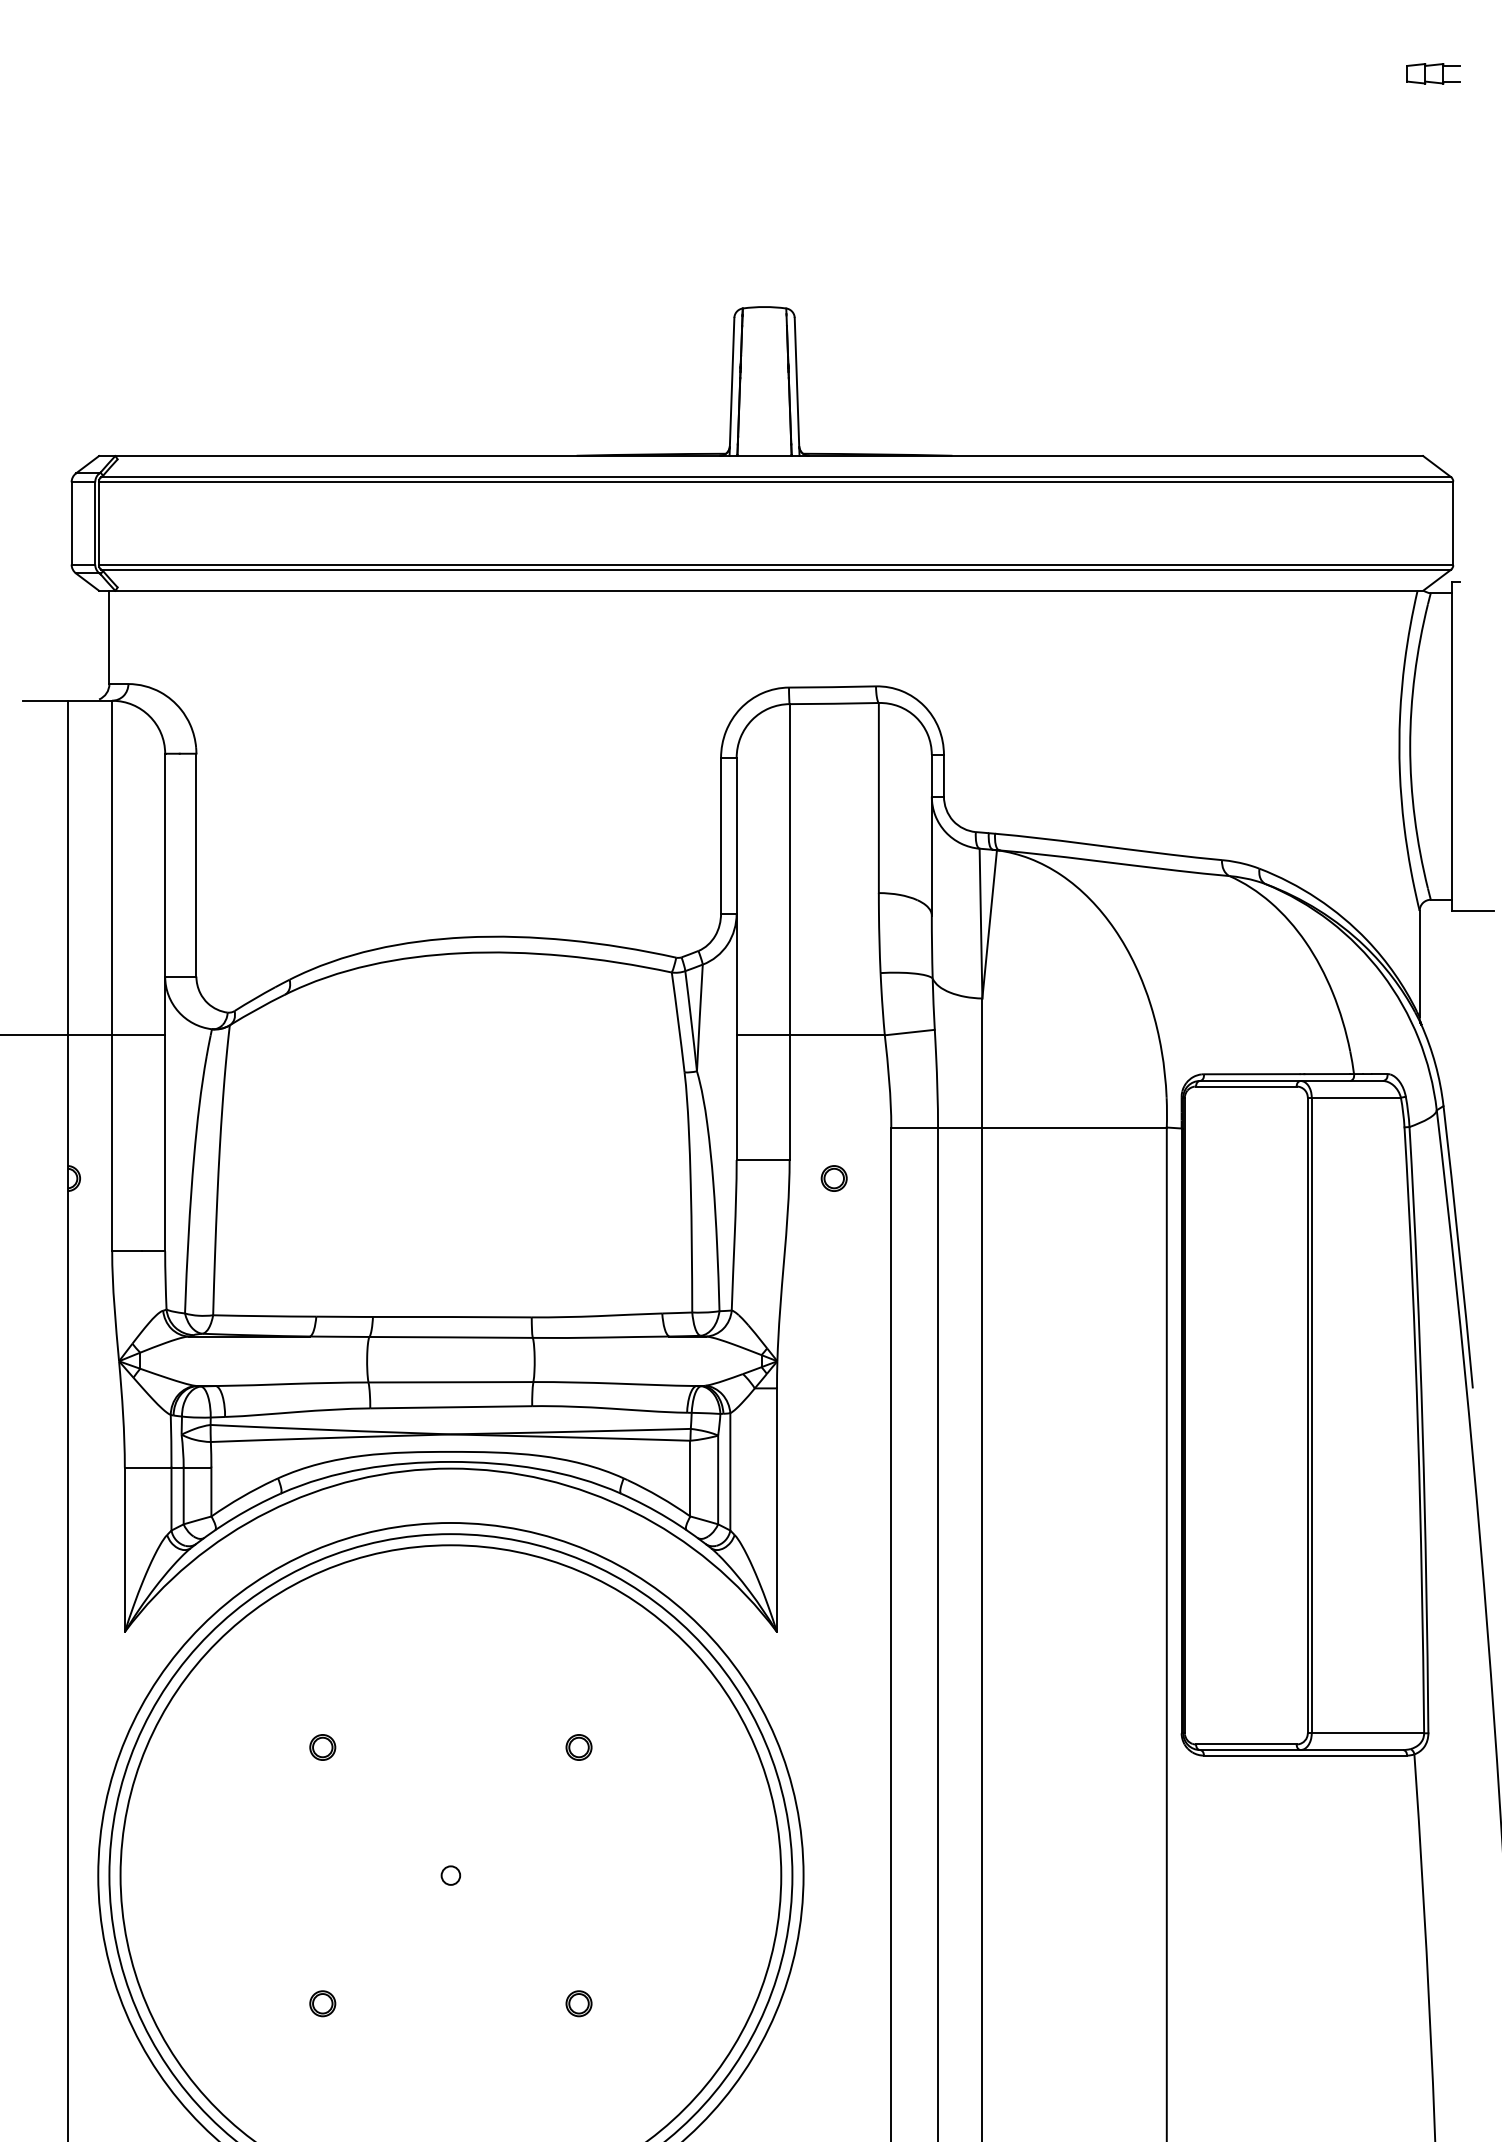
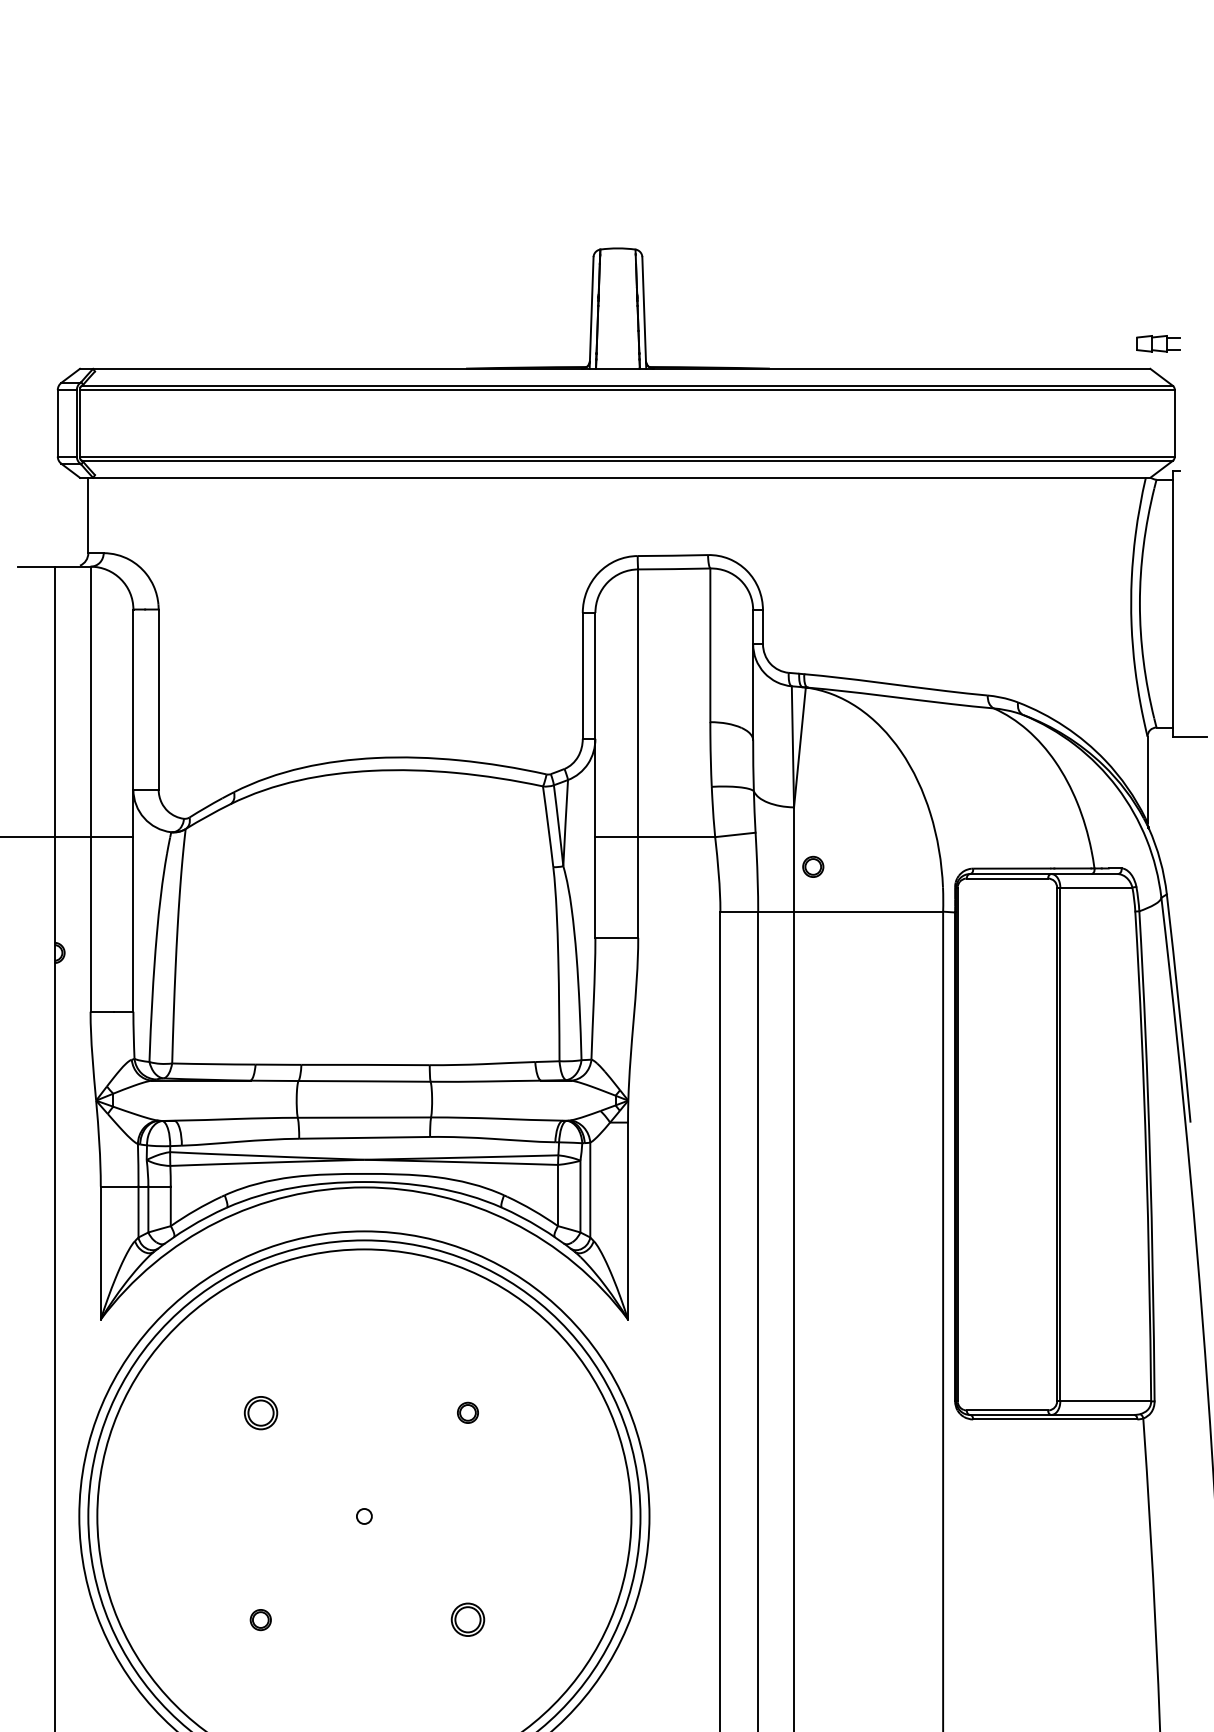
part: (1433, 73) -> (1158, 343), moved
part: (834, 1178) -> (813, 866), moved
part: (322, 1747) -> (260, 1412), size x1.6
part: (578, 2004) -> (467, 1620), size x1.6

